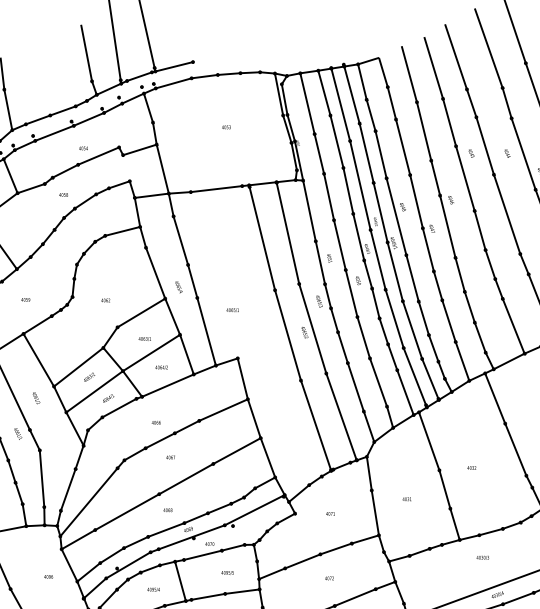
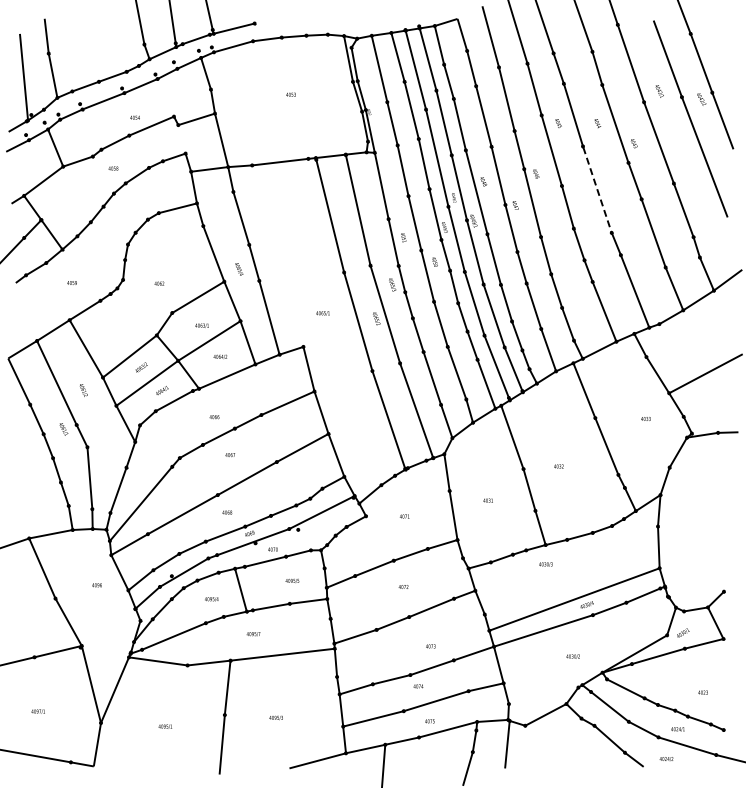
line: (507, 214) -> (597, 189), solid -> dashed
text: (232, 310) -> (322, 313), moved
text: (482, 557) -> (545, 564), moved

